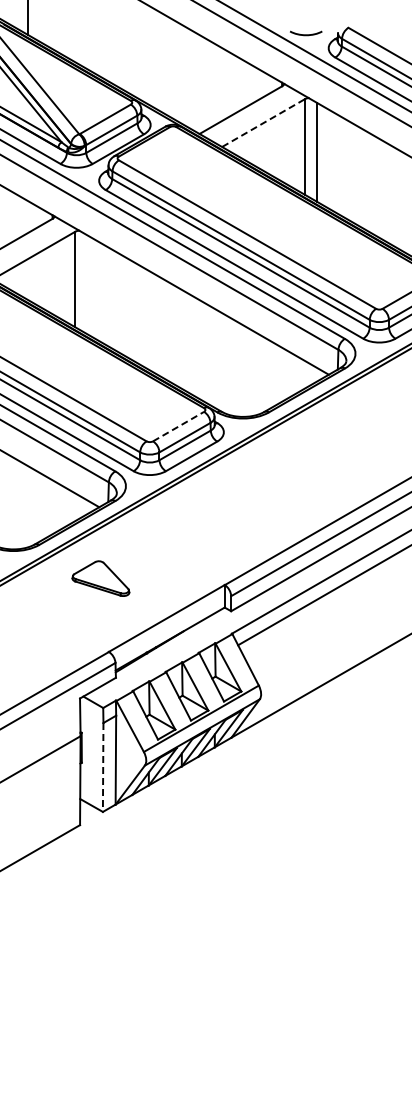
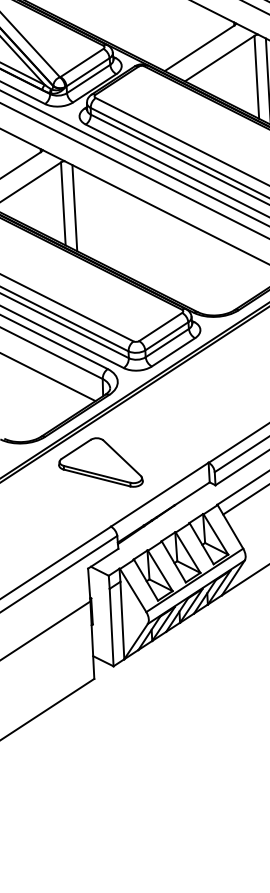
line: (263, 123) -> (219, 58), dashed -> solid
line: (87, 284) -> (74, 207), added
line: (179, 426) -> (161, 326), dashed -> solid
part: (100, 578) -> (100, 463), size x1.67
line: (103, 767) -> (111, 627), dashed -> solid

